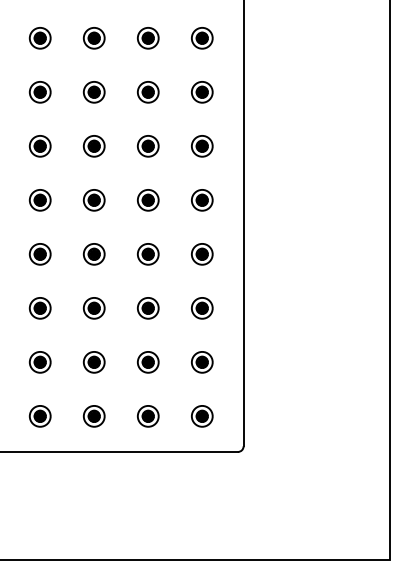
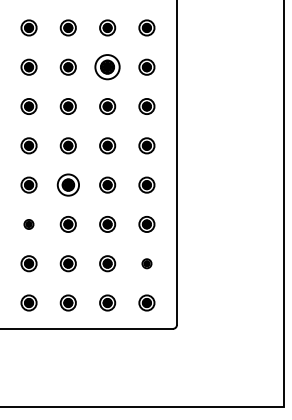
part: (148, 92) -> (107, 67), size x1.6
part: (93, 254) -> (67, 185), size x1.4
part: (39, 308) -> (28, 224), size x0.6
part: (202, 362) -> (147, 263), size x0.6

